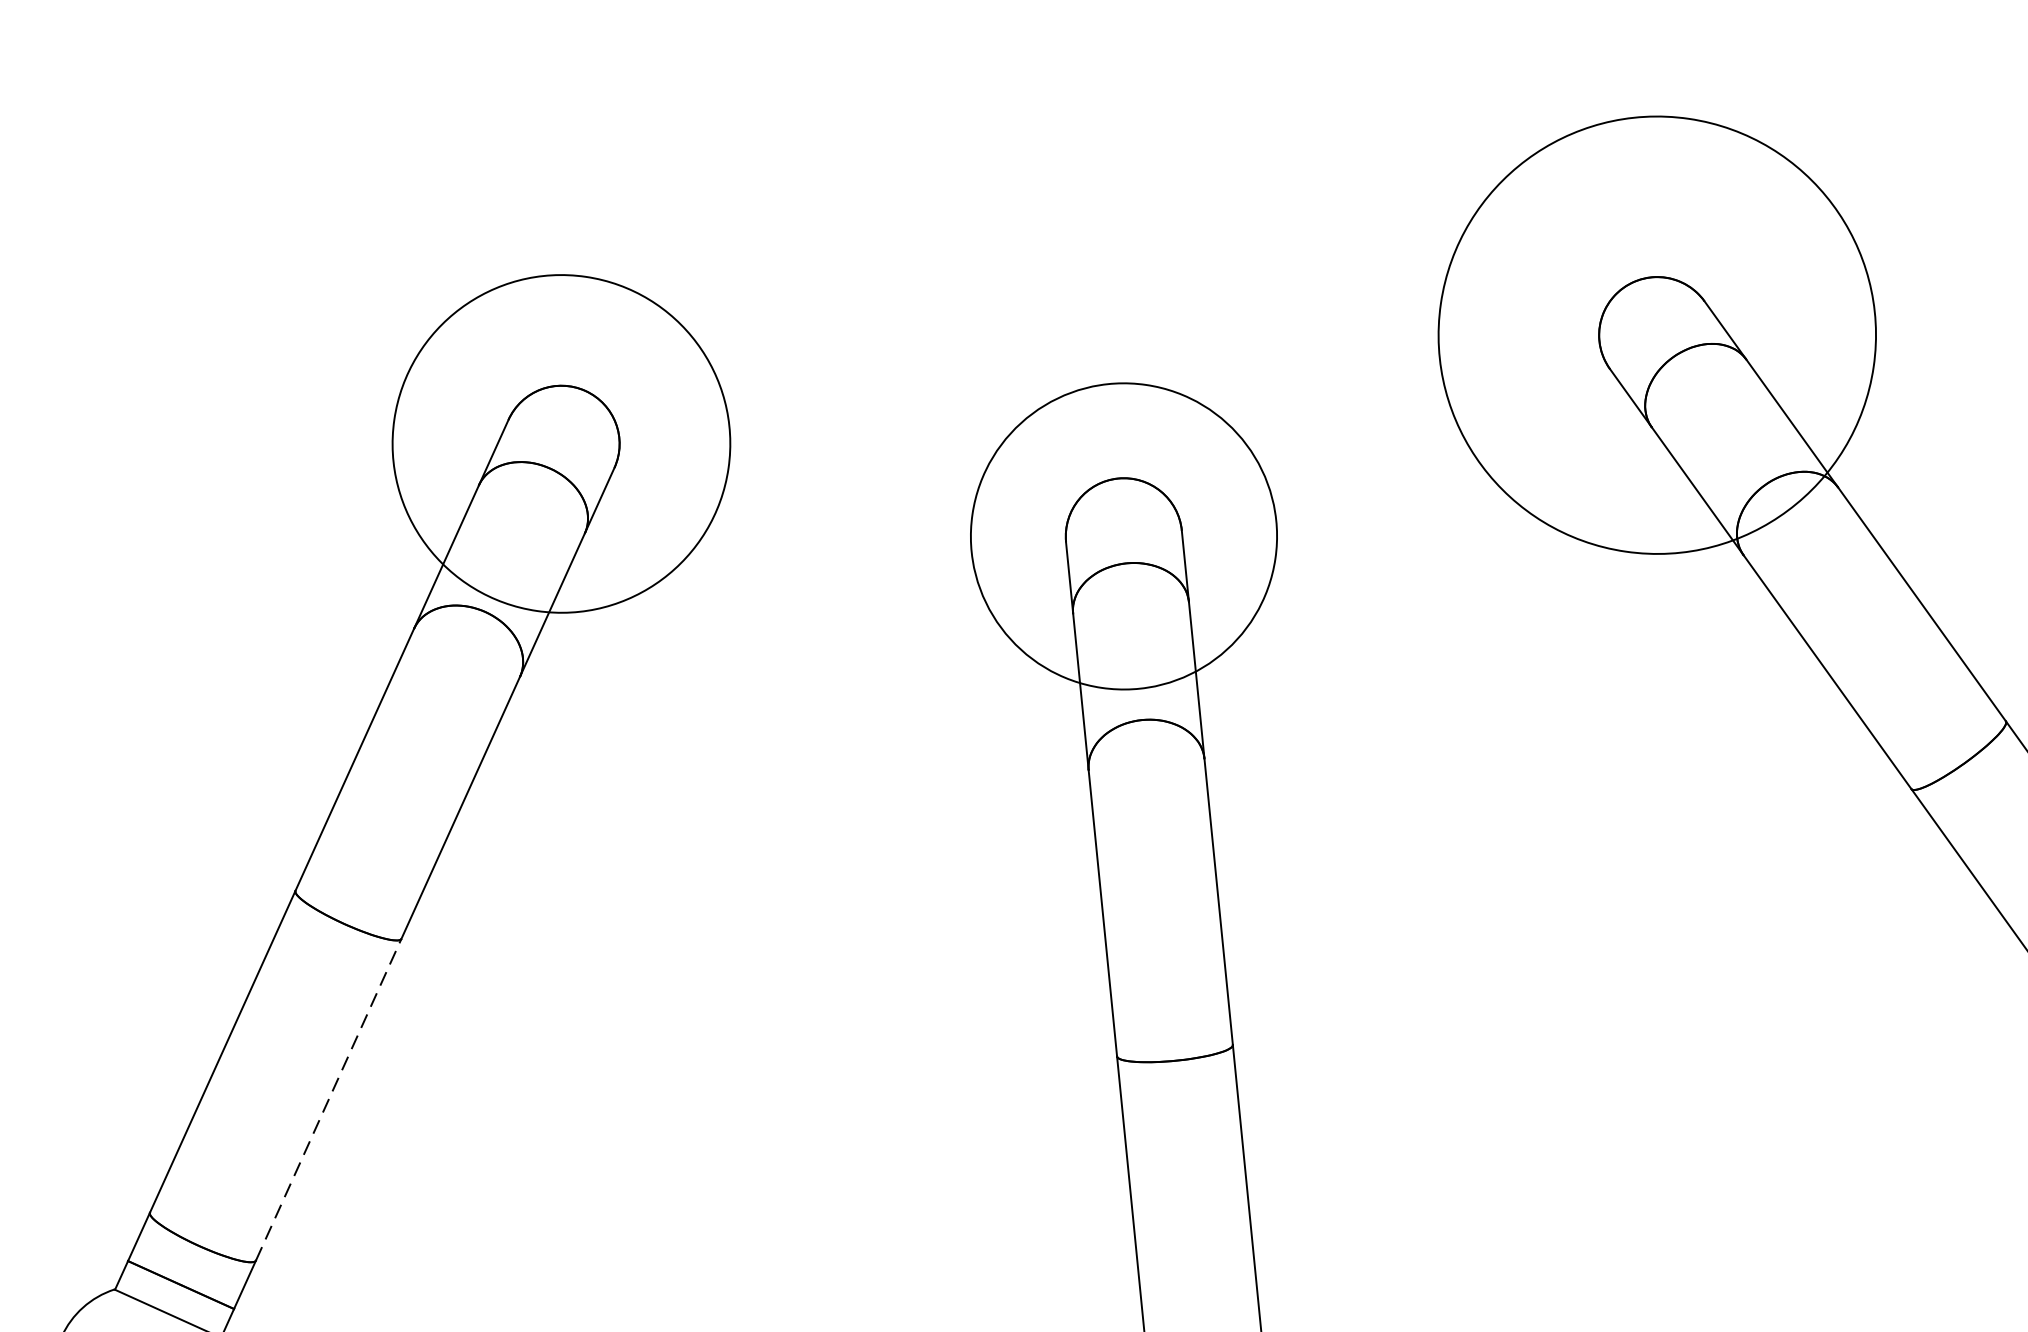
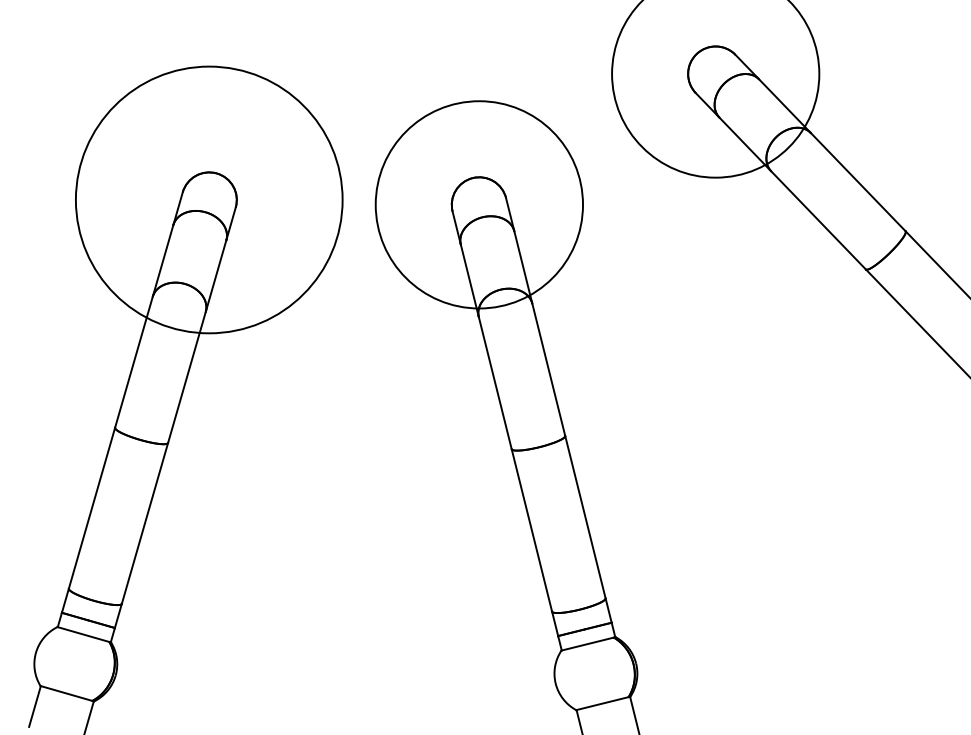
circle: (560, 442) -> (208, 199), size x1.67
circle: (1124, 535) -> (479, 204), size x1.43
line: (327, 1099) -> (144, 523), dashed -> solid

